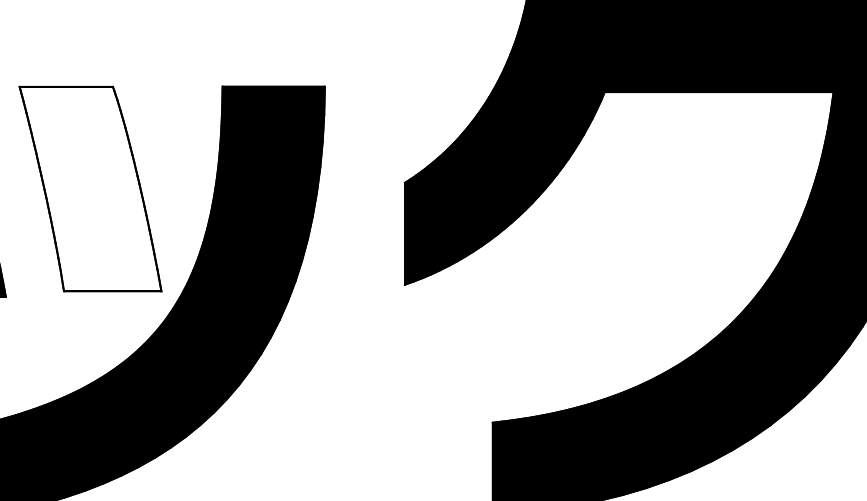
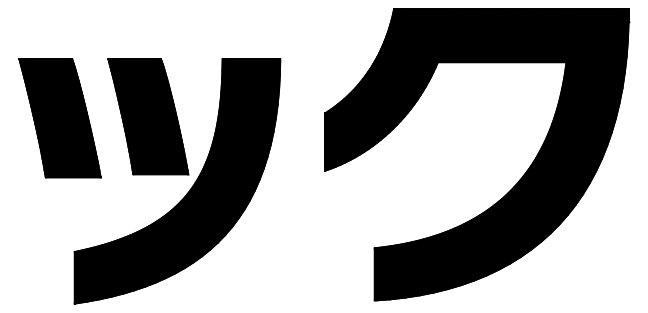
fill: (90, 188) -> (148, 116), added

